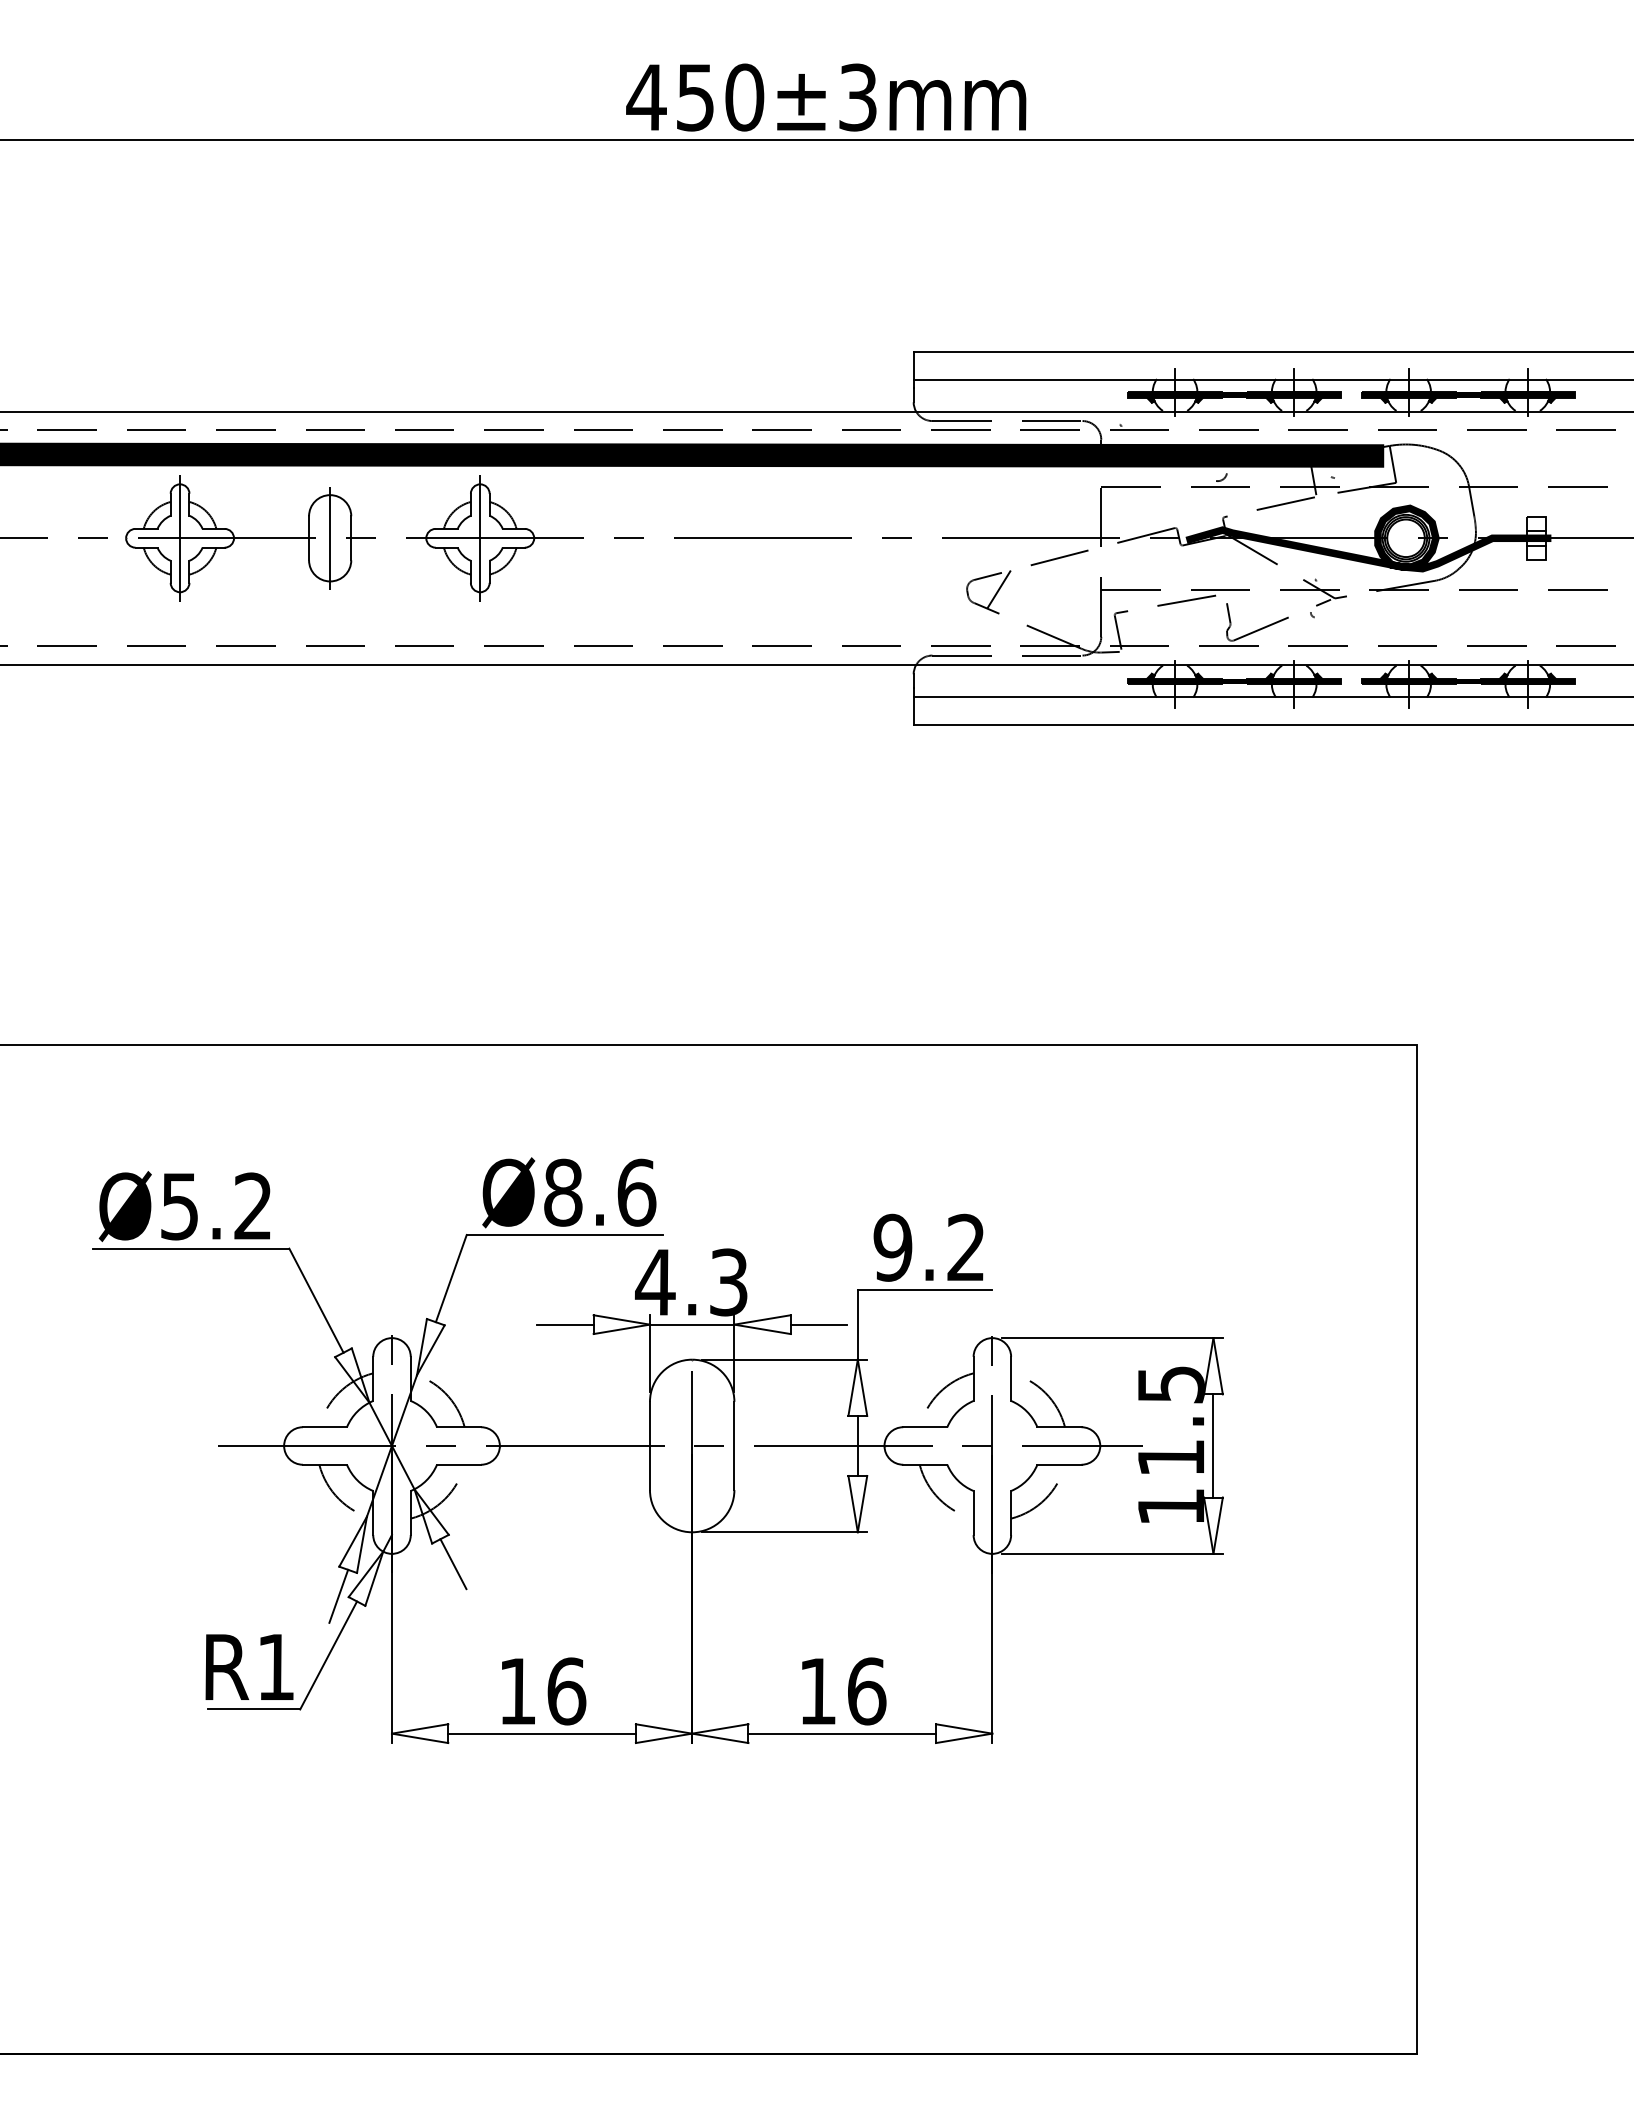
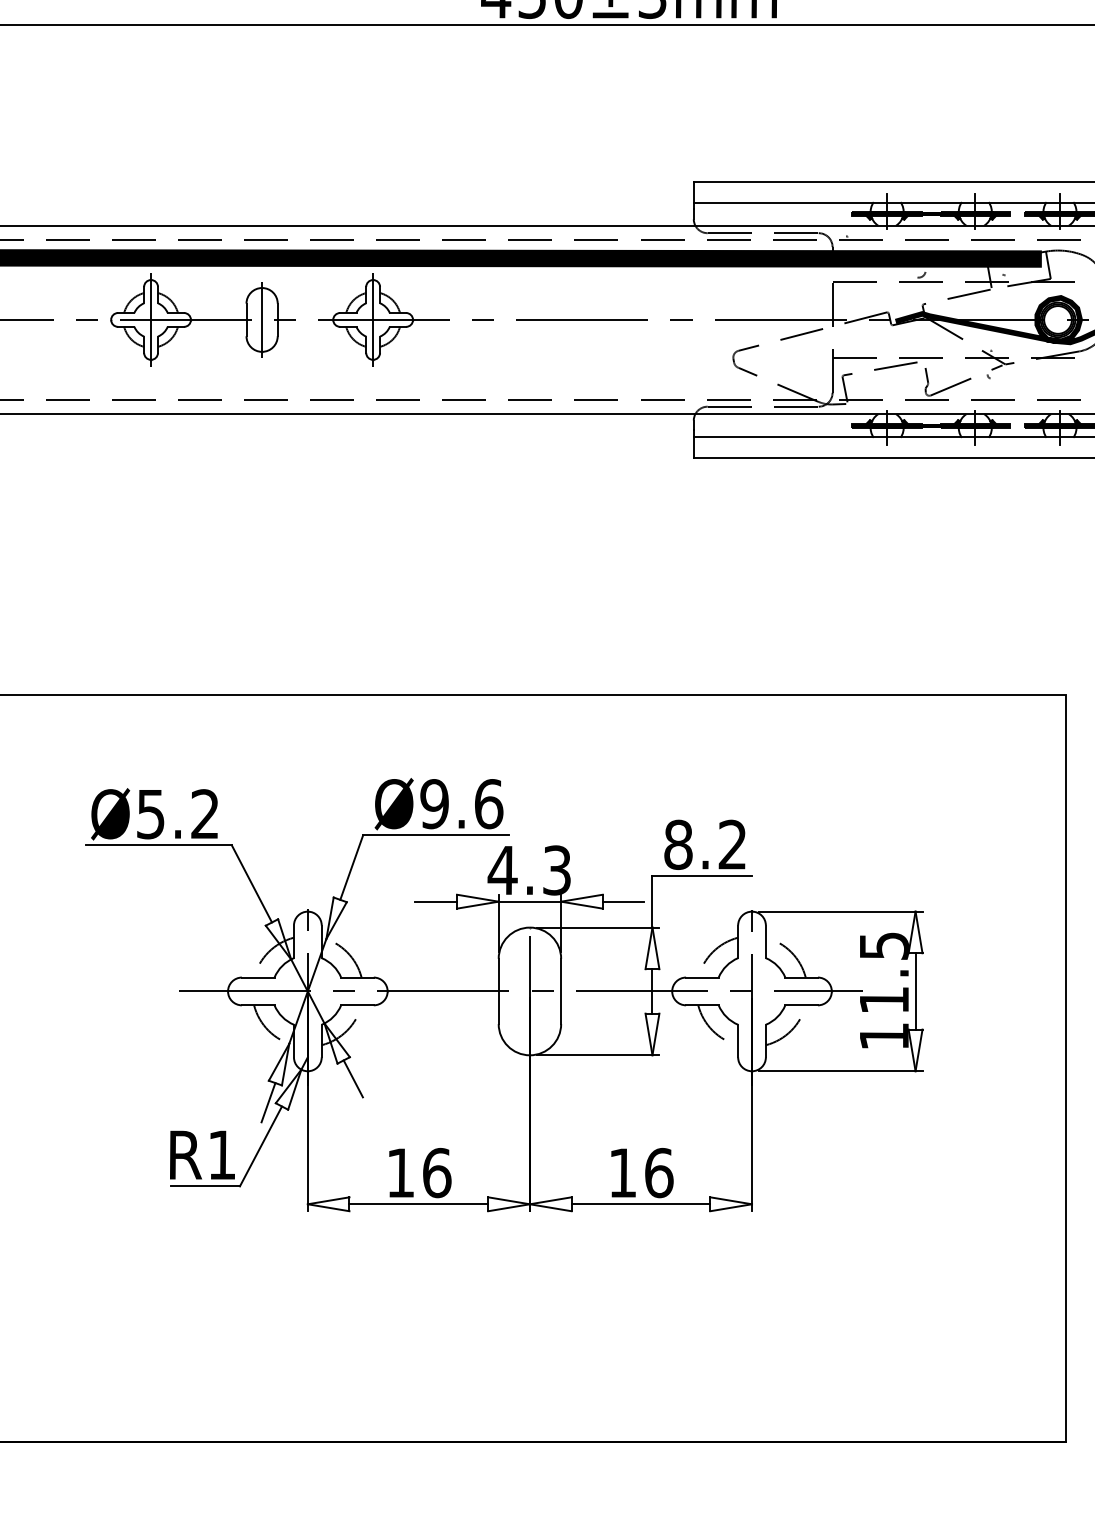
line: (998, 589) -> (756, 357), removed
text: (563, 1192) -> (434, 803), Ø8.6 -> Ø9.6
text: (892, 1247) -> (678, 844), 9.2 -> 8.2

